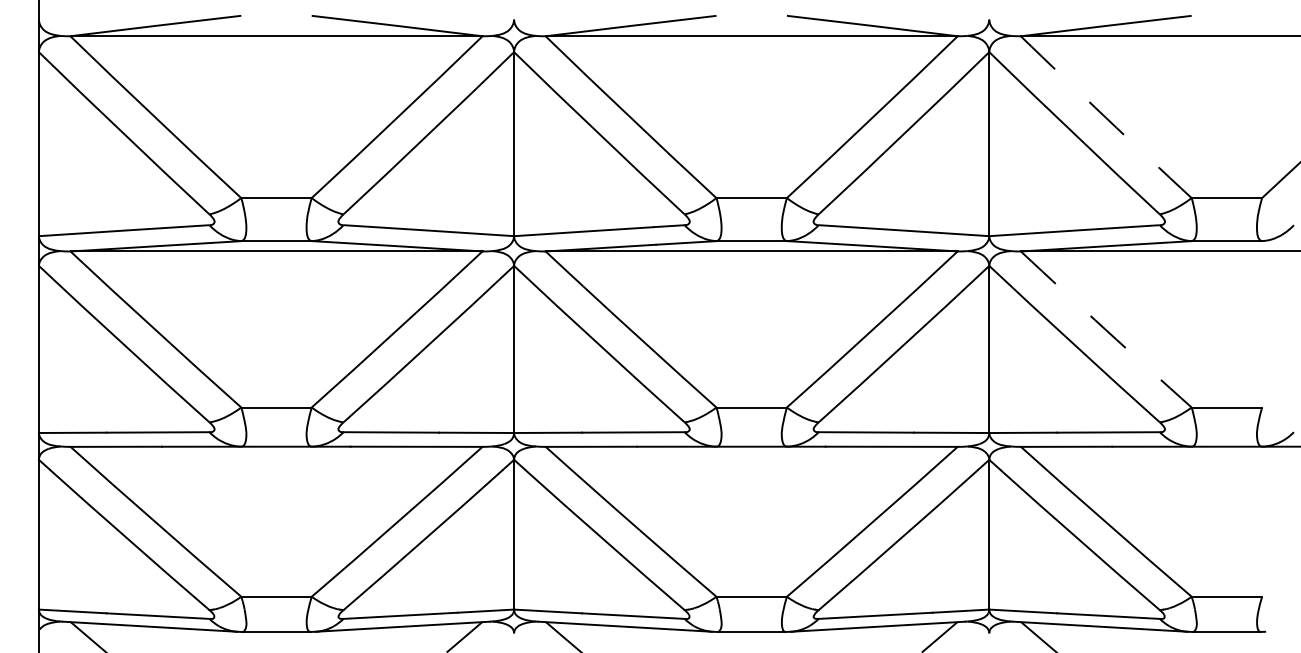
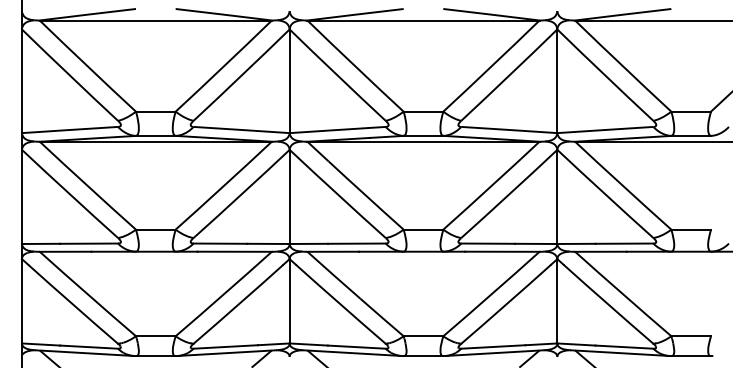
arc: (1104, 117) -> (622, 66), dashed -> solid
arc: (1106, 329) -> (623, 185), dashed -> solid

